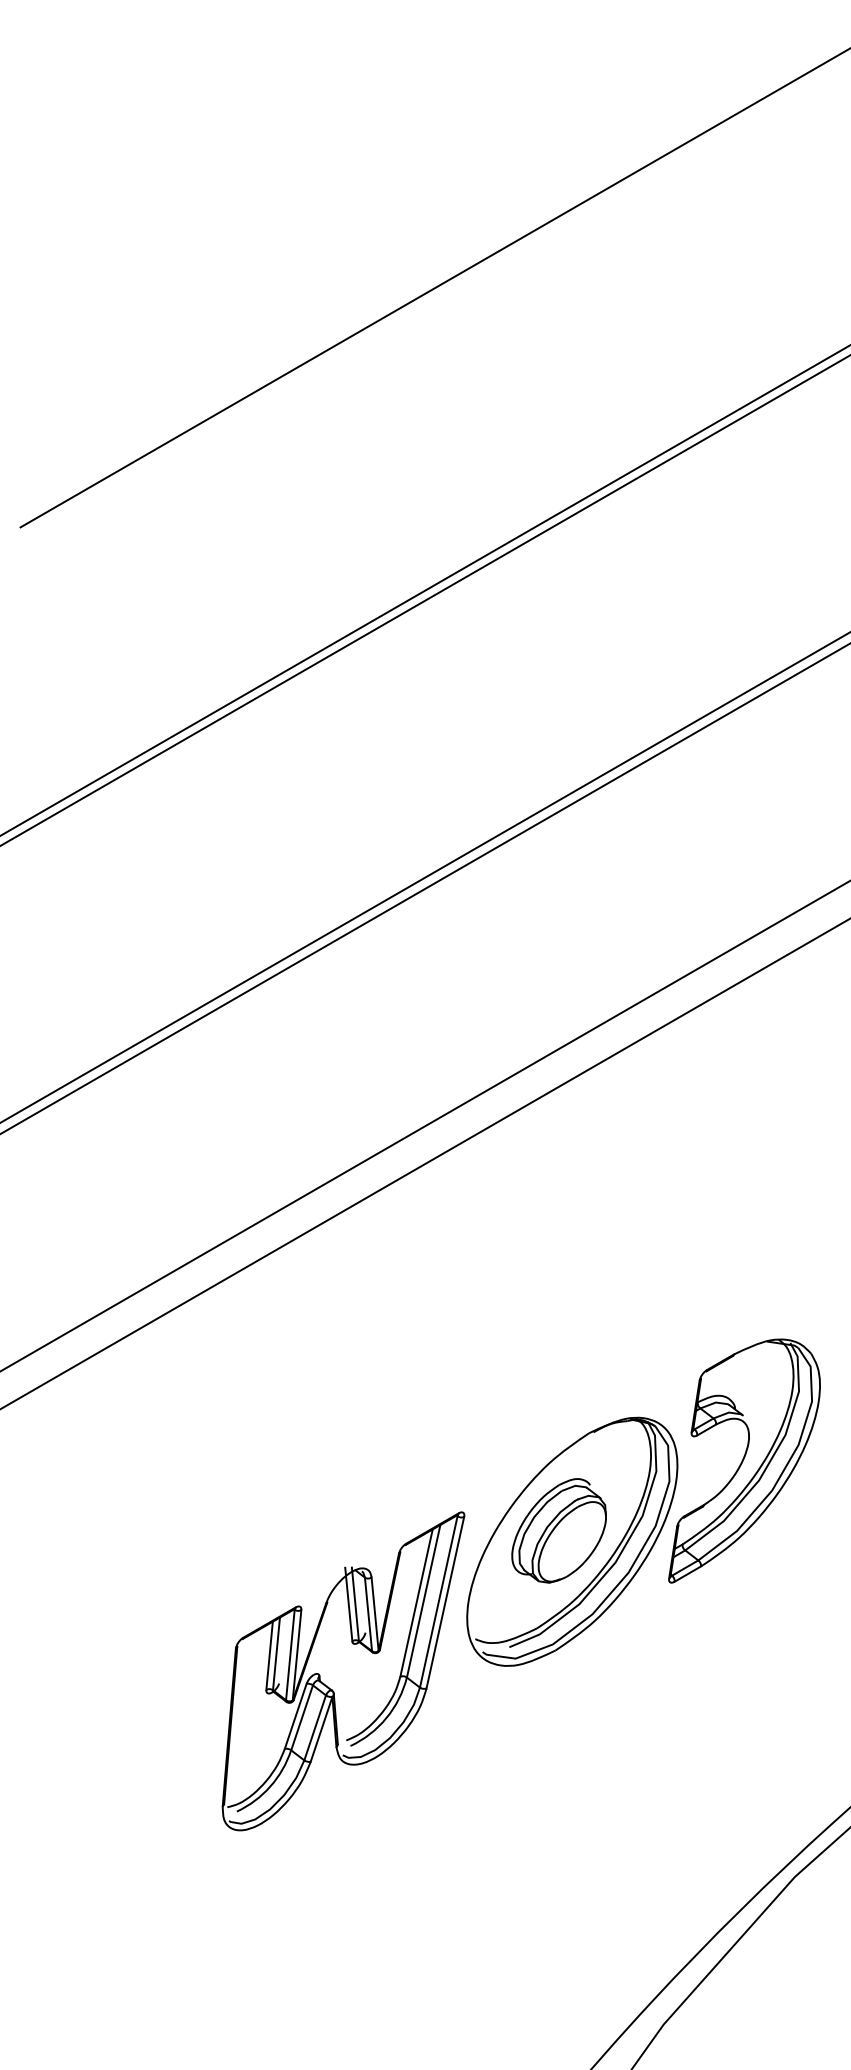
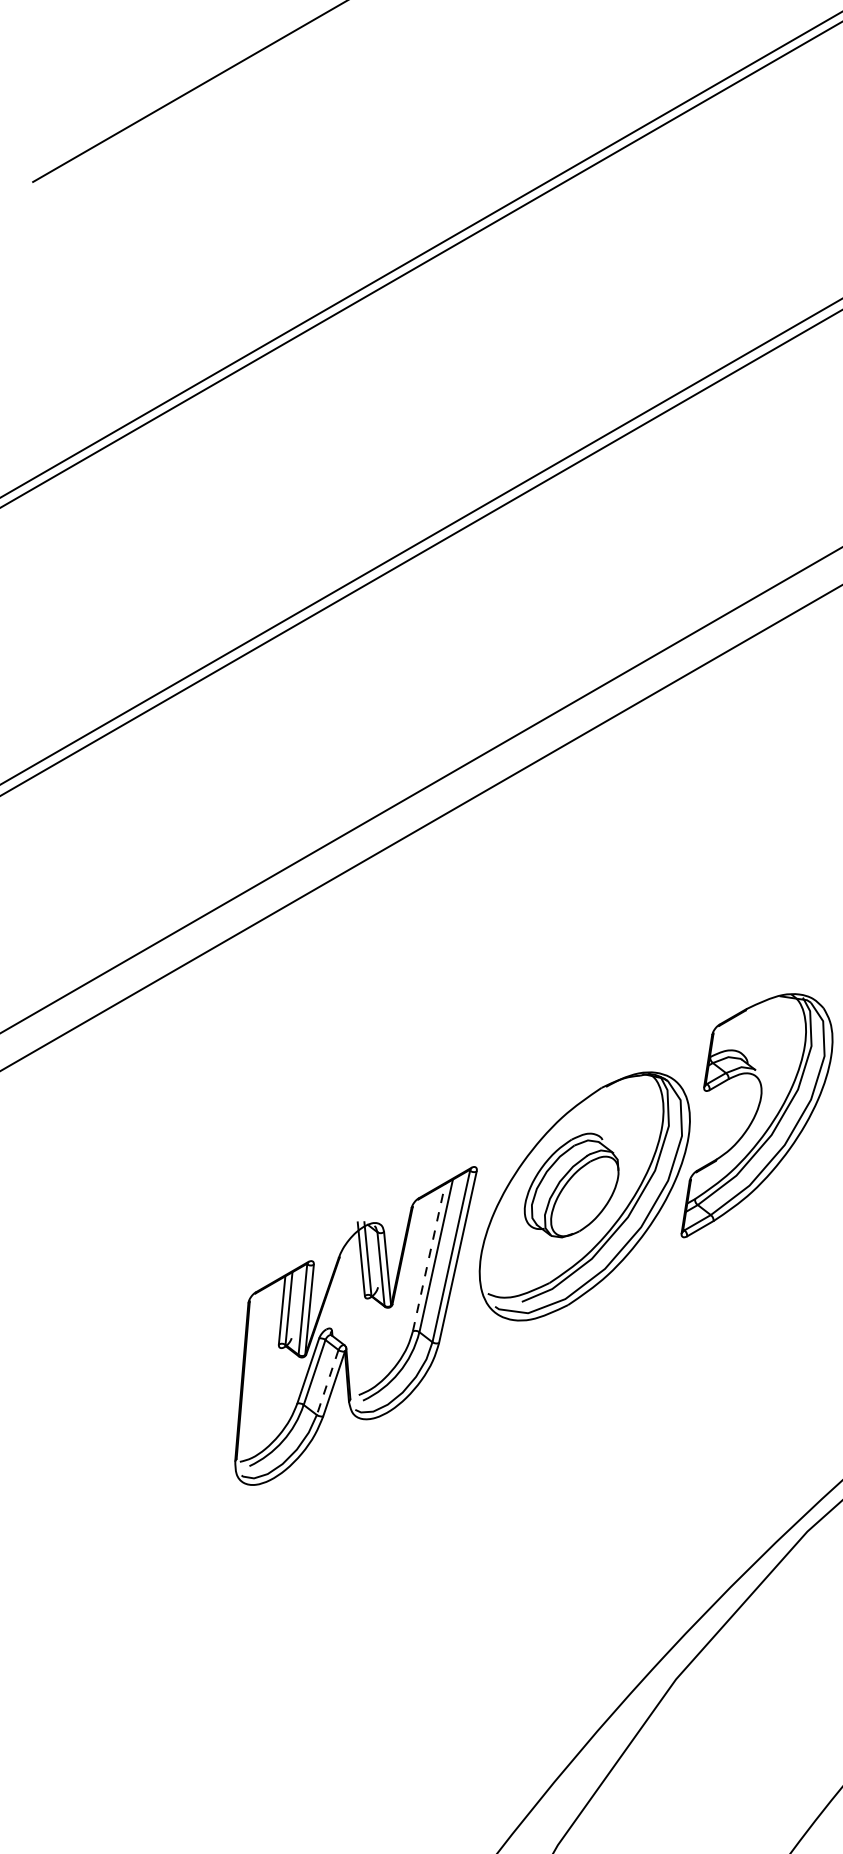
line: (416, 1602) -> (429, 1257), solid -> dashed
line: (315, 1728) -> (328, 1383), solid -> dashed

